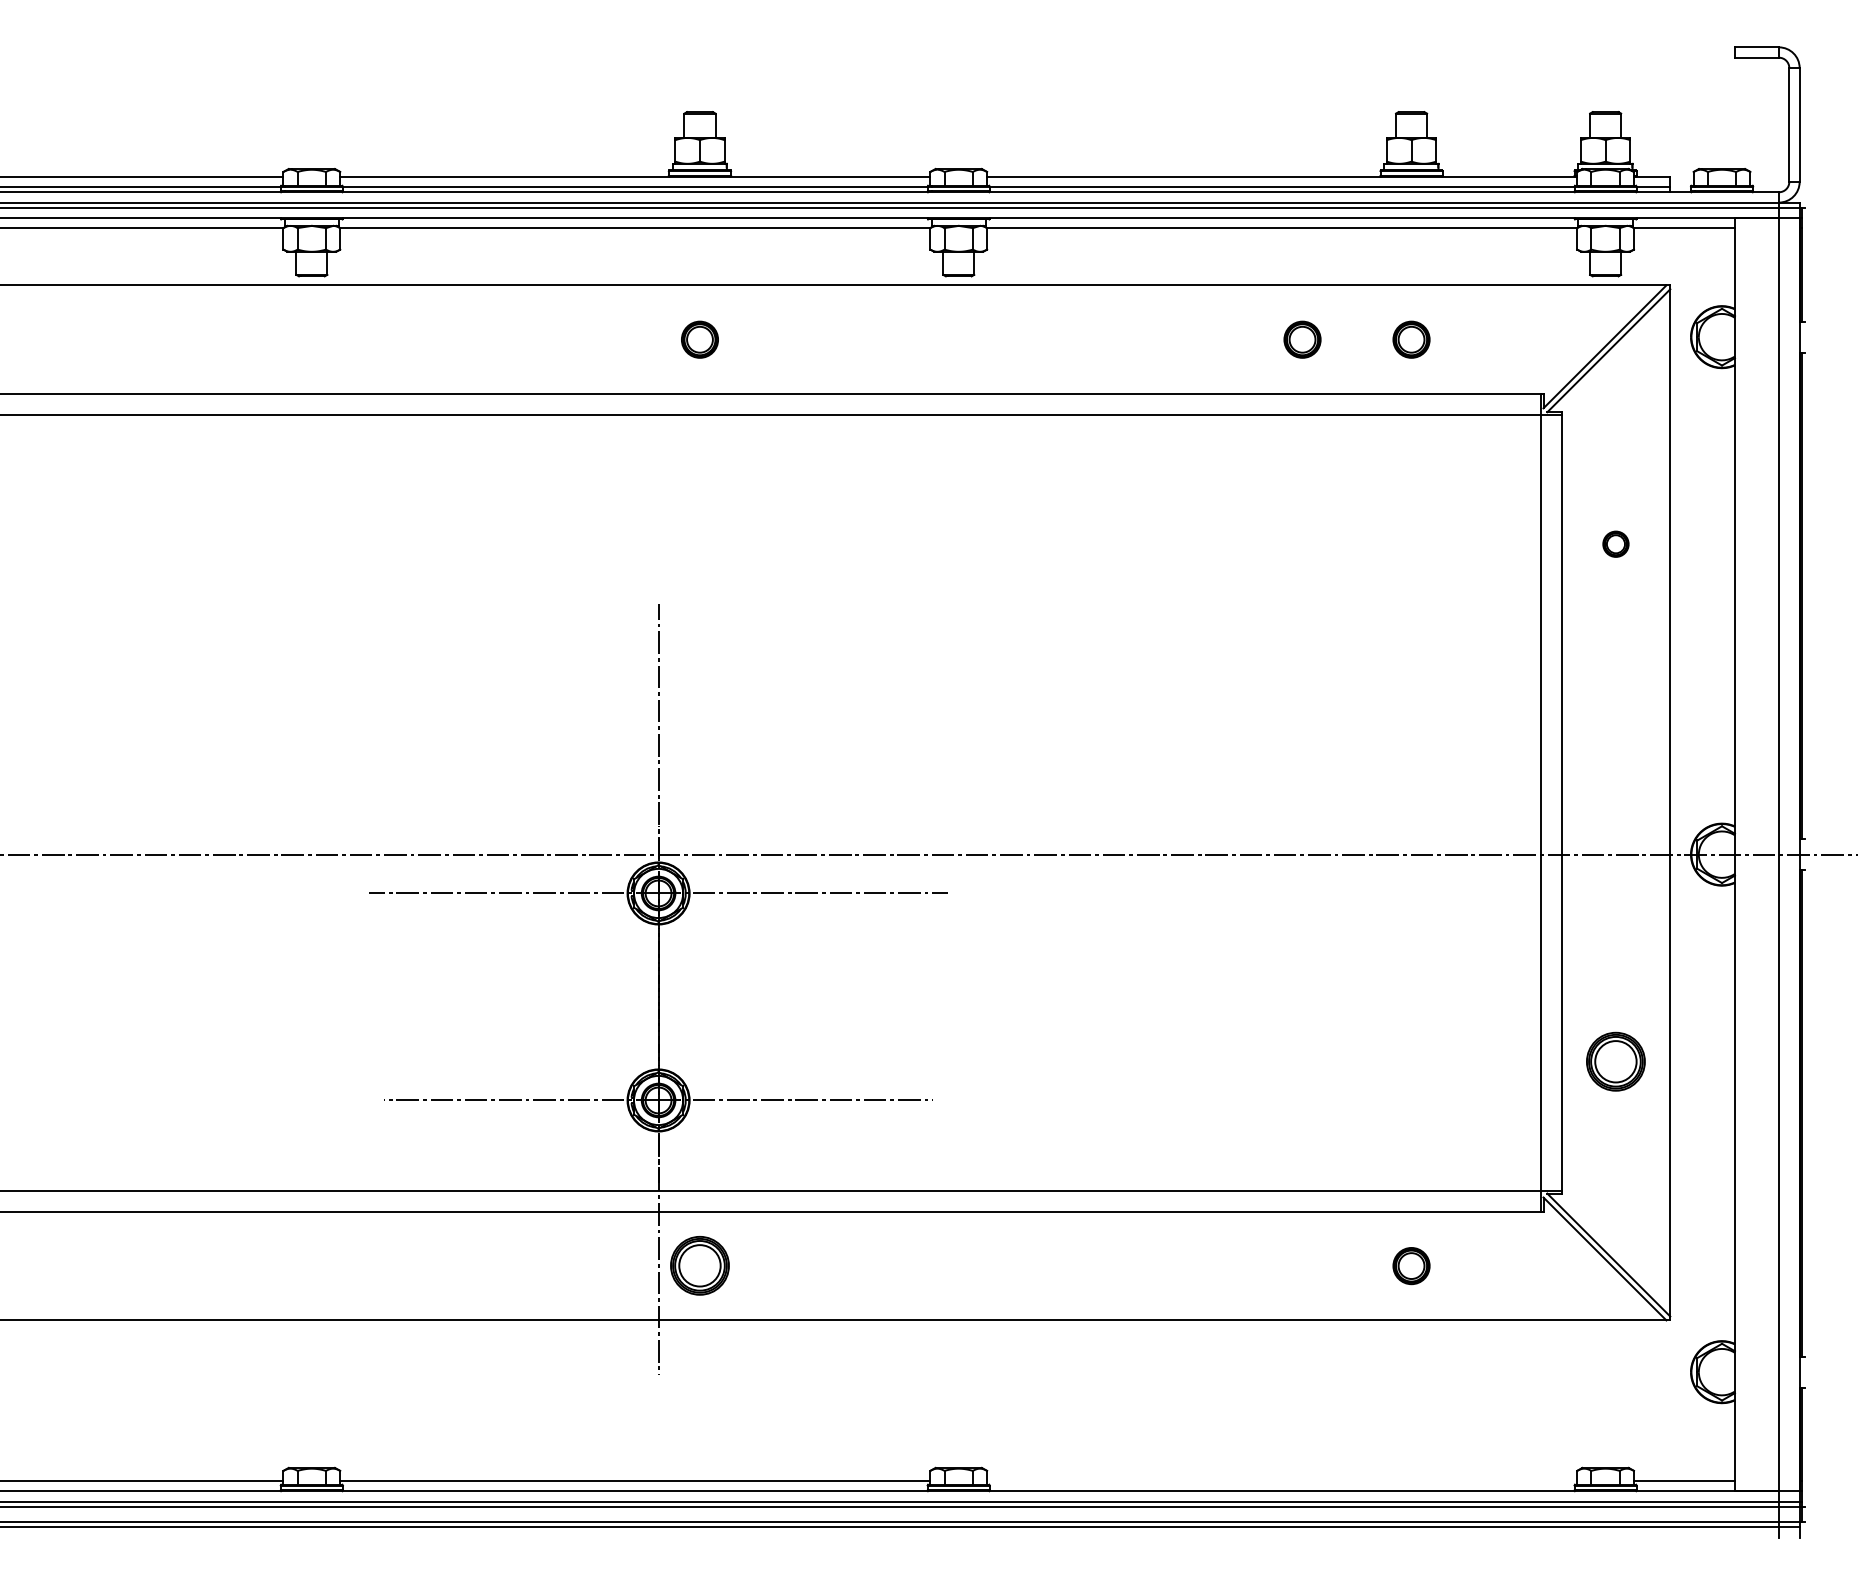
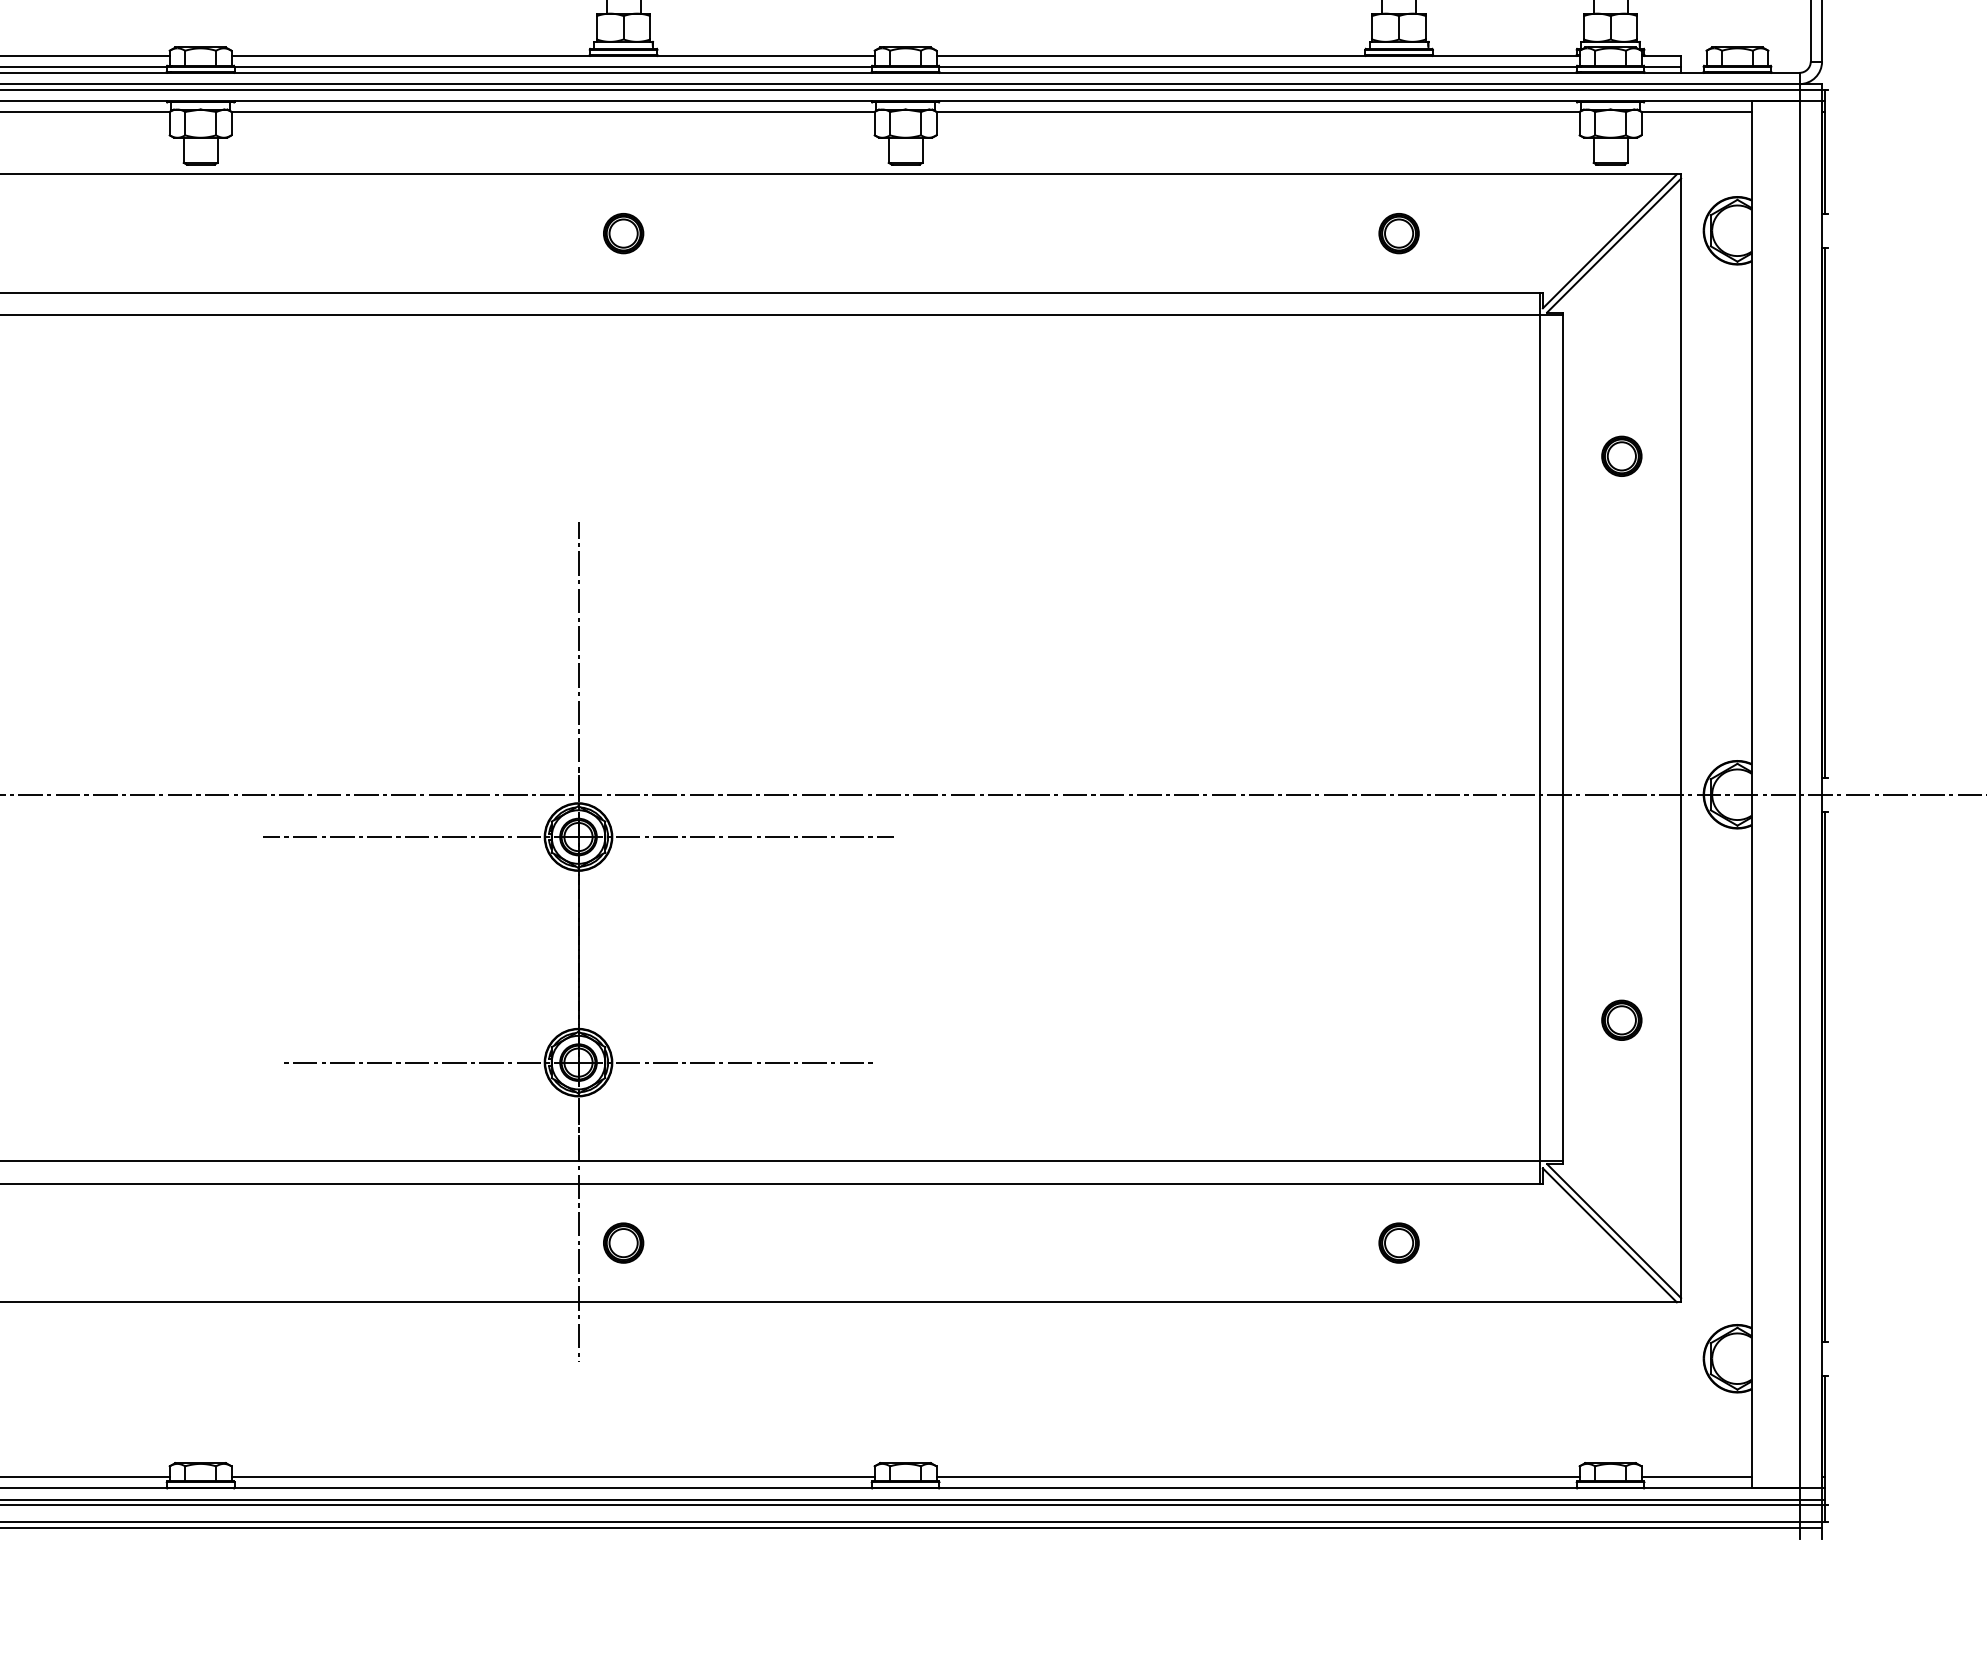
part: (1302, 339) -> (1280, 233), removed
part: (1615, 544) -> (1621, 456), size x1.43
part: (1615, 1061) -> (1621, 1020), size x0.62
part: (699, 1266) -> (623, 1243), size x0.62
line: (1282, 1480) -> (1258, 1476), added

